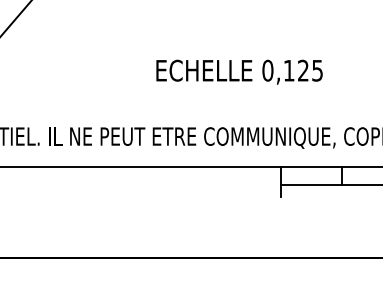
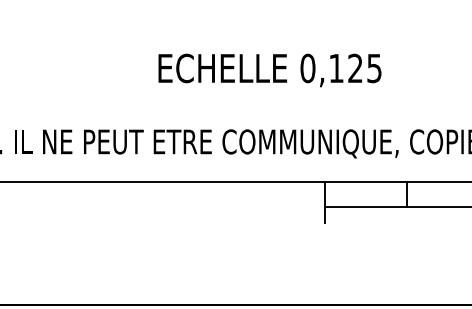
text: (239, 71) -> (269, 69), moved

